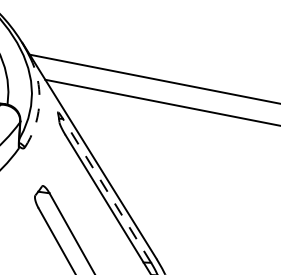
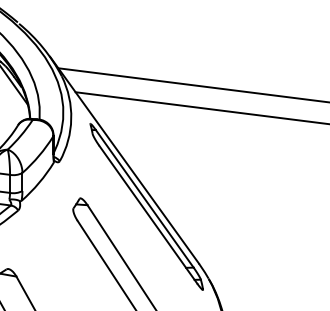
arc: (39, 106) -> (71, 119), dashed -> solid
line: (106, 190) -> (144, 198), dashed -> solid

